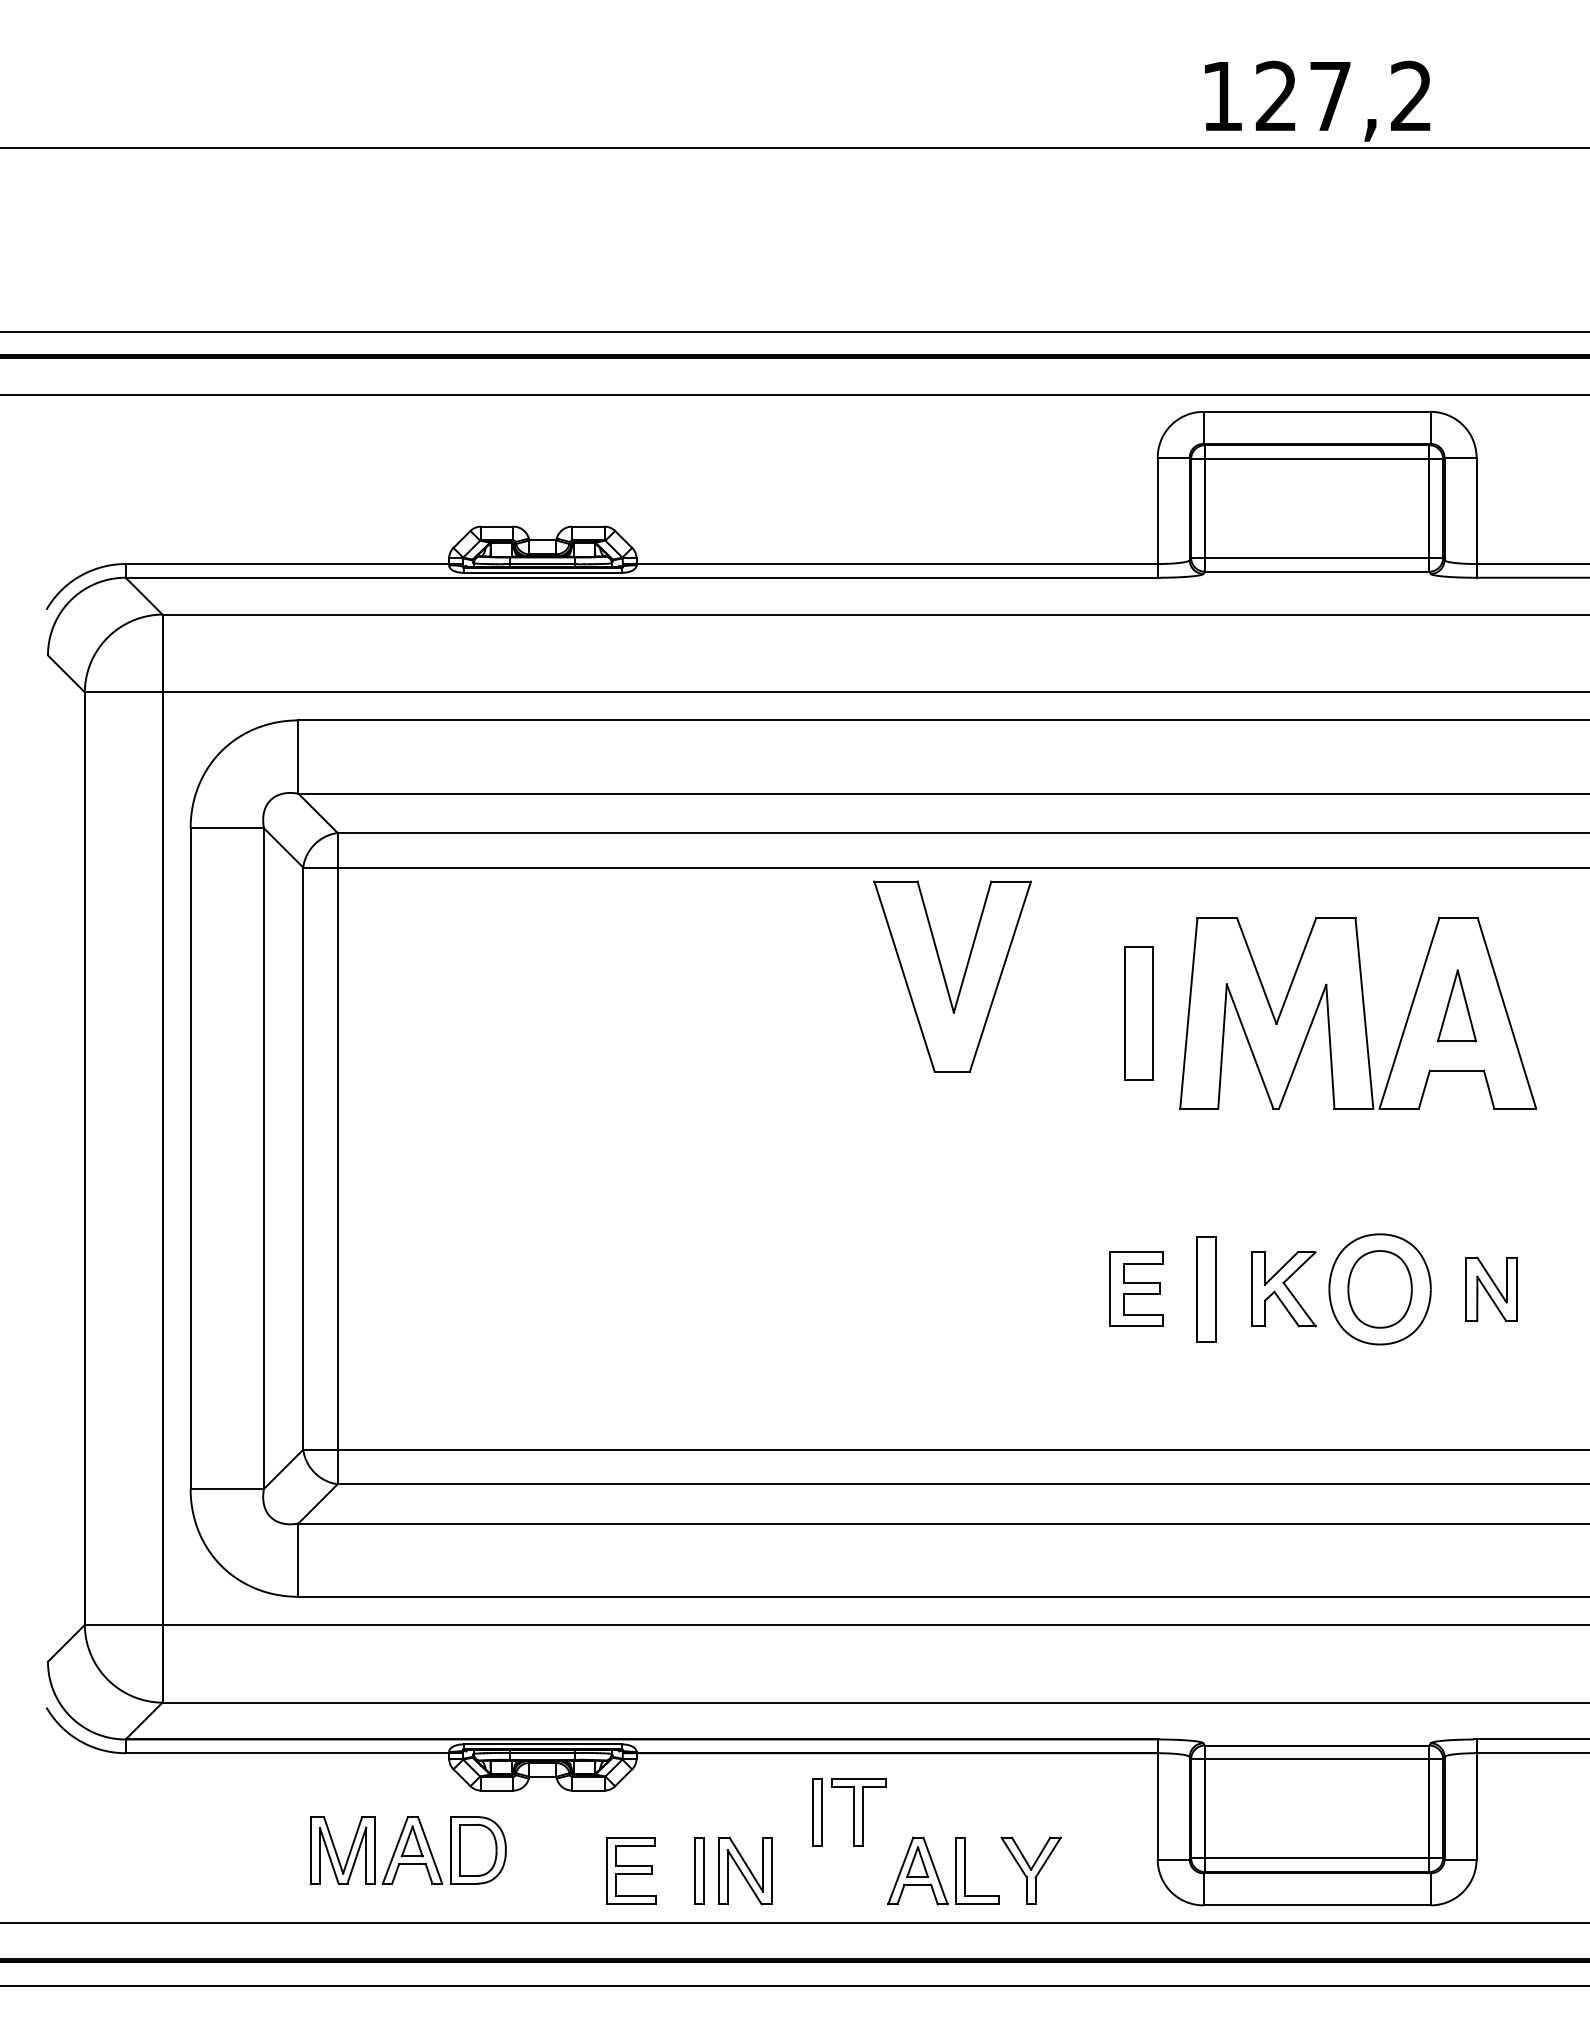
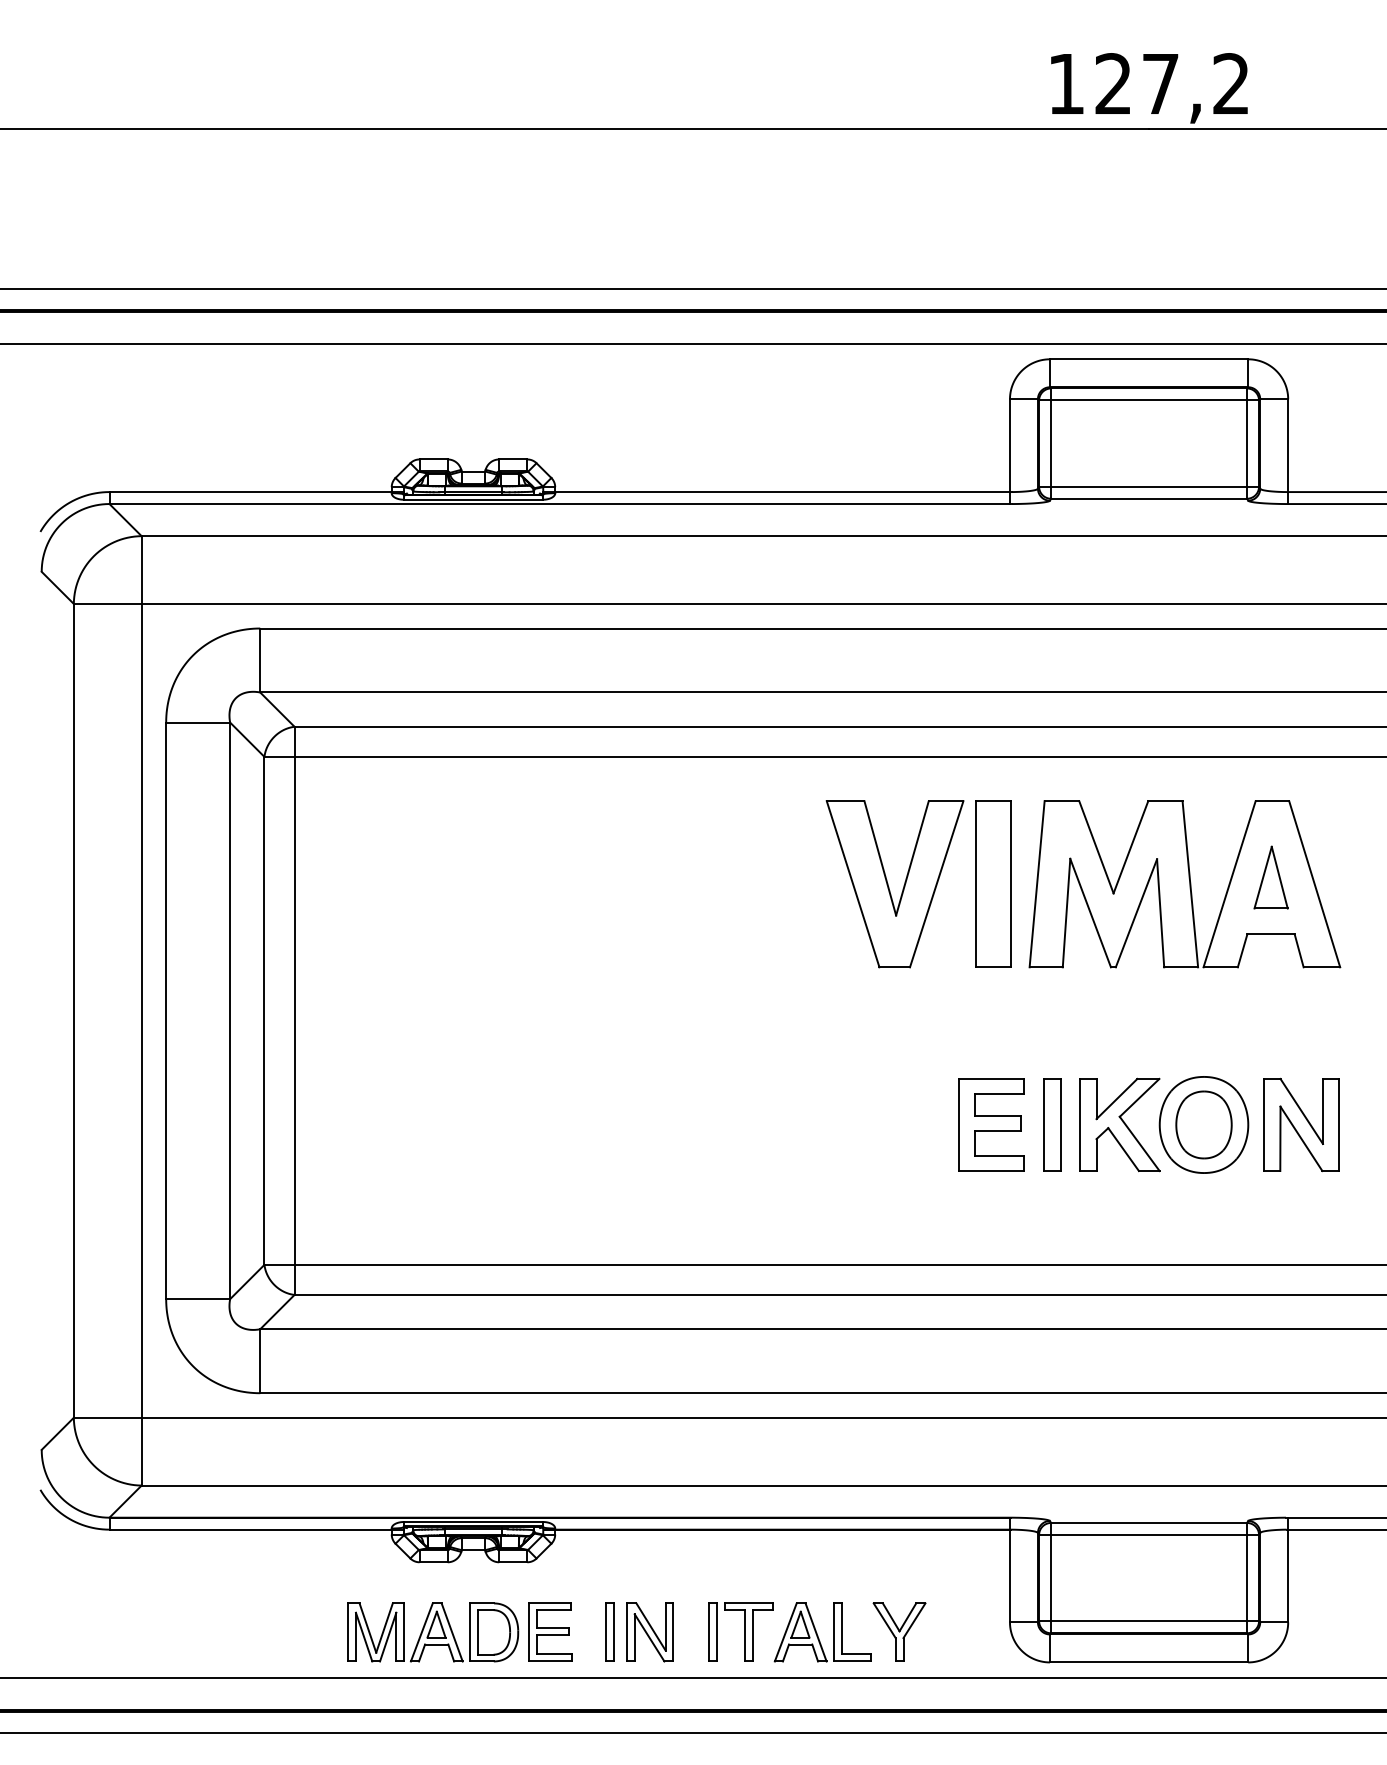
part: (952, 977) -> (894, 884), moved
part: (1138, 1012) -> (993, 883), size x1.43
part: (1136, 1288) -> (991, 1124), size x1.43
part: (1283, 1288) -> (1119, 1124), size x1.43
part: (1491, 1288) -> (1301, 1124), size x1.67
part: (848, 1811) -> (740, 1631), moved
part: (408, 1850) -> (433, 1632), moved

